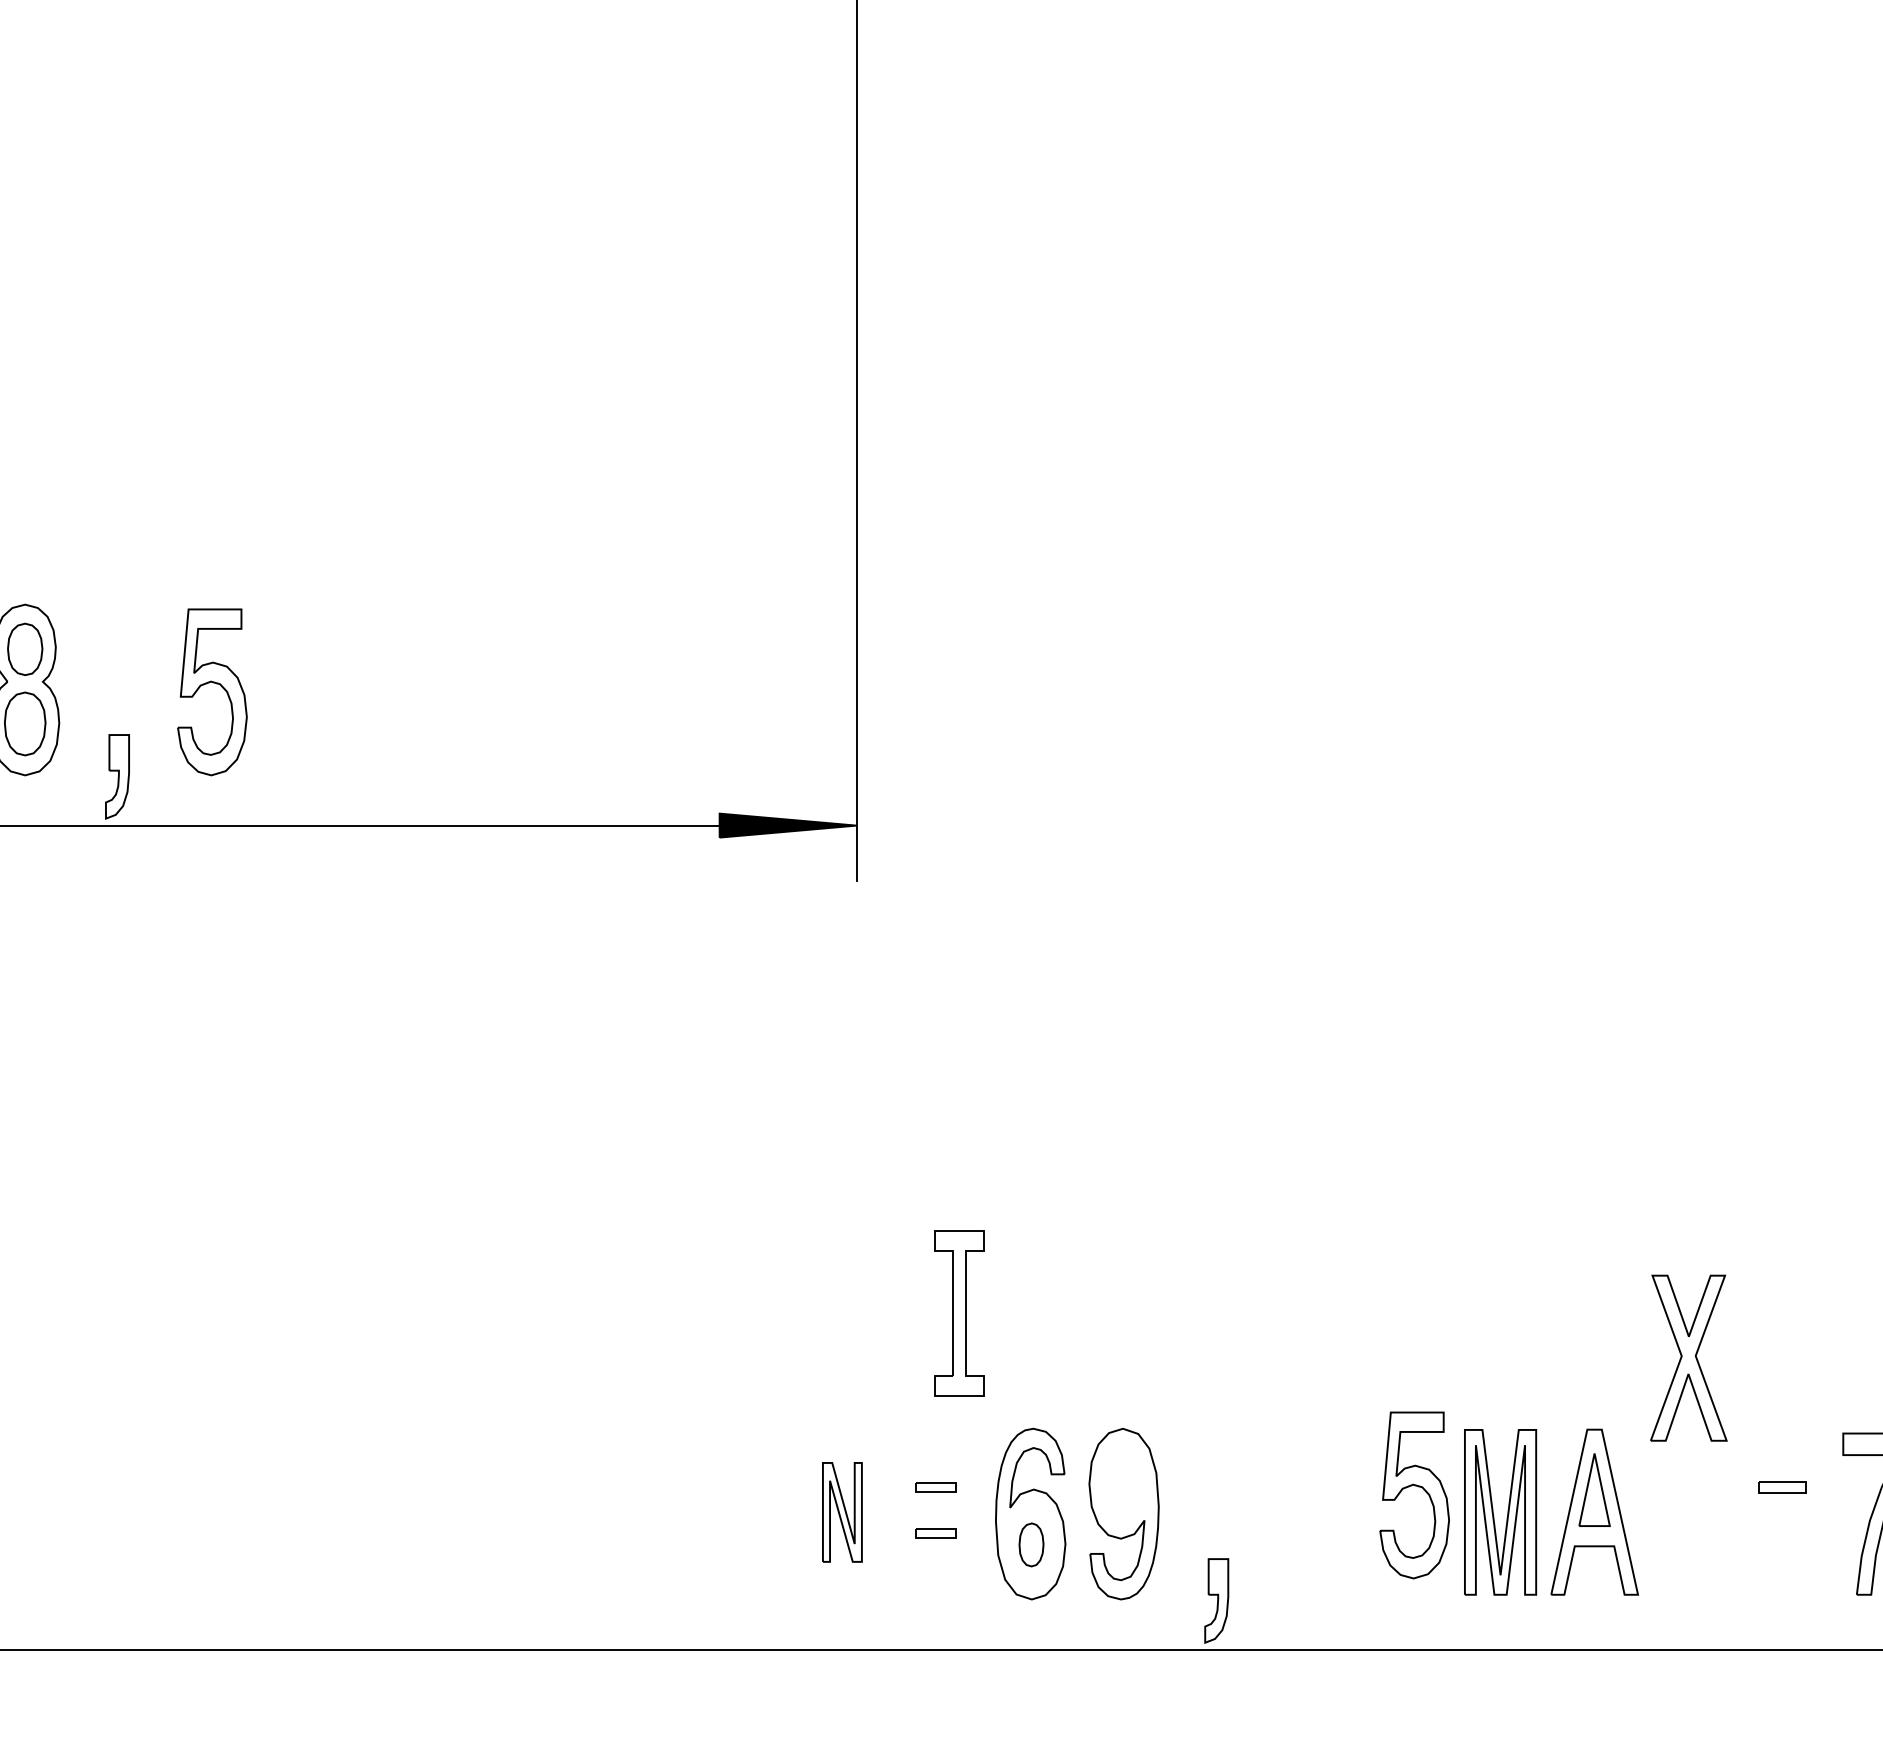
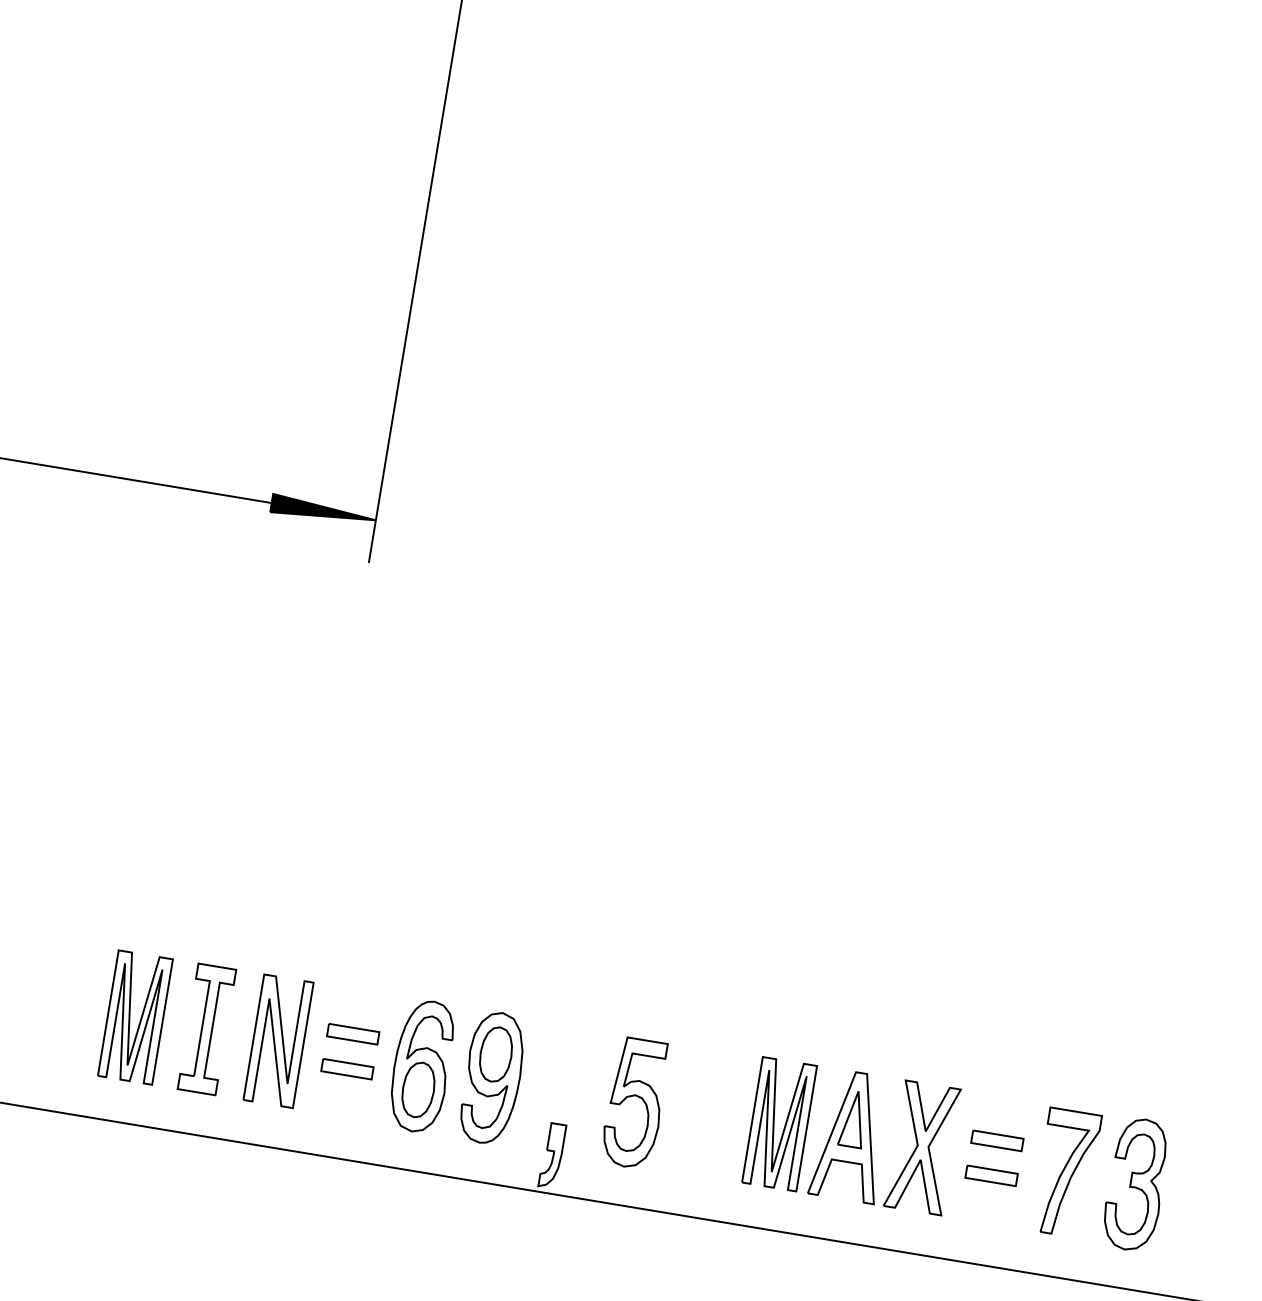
part: (959, 1313) -> (207, 1029), moved
part: (1688, 1357) -> (922, 1147), moved
part: (1123, 1482) -> (496, 1053), added
part: (935, 1487) -> (352, 1034), size x1.67
part: (1418, 1487) -> (639, 1097), moved
part: (1782, 1487) -> (997, 1140), size x1.43
part: (653, 1512) -> (134, 1017), added
part: (842, 1512) -> (278, 1041), size x1.67
part: (935, 1533) -> (346, 1069), size x1.67
part: (1782, 1533) -> (991, 1175), added
part: (1031, 1544) -> (418, 1089), size x1.67

